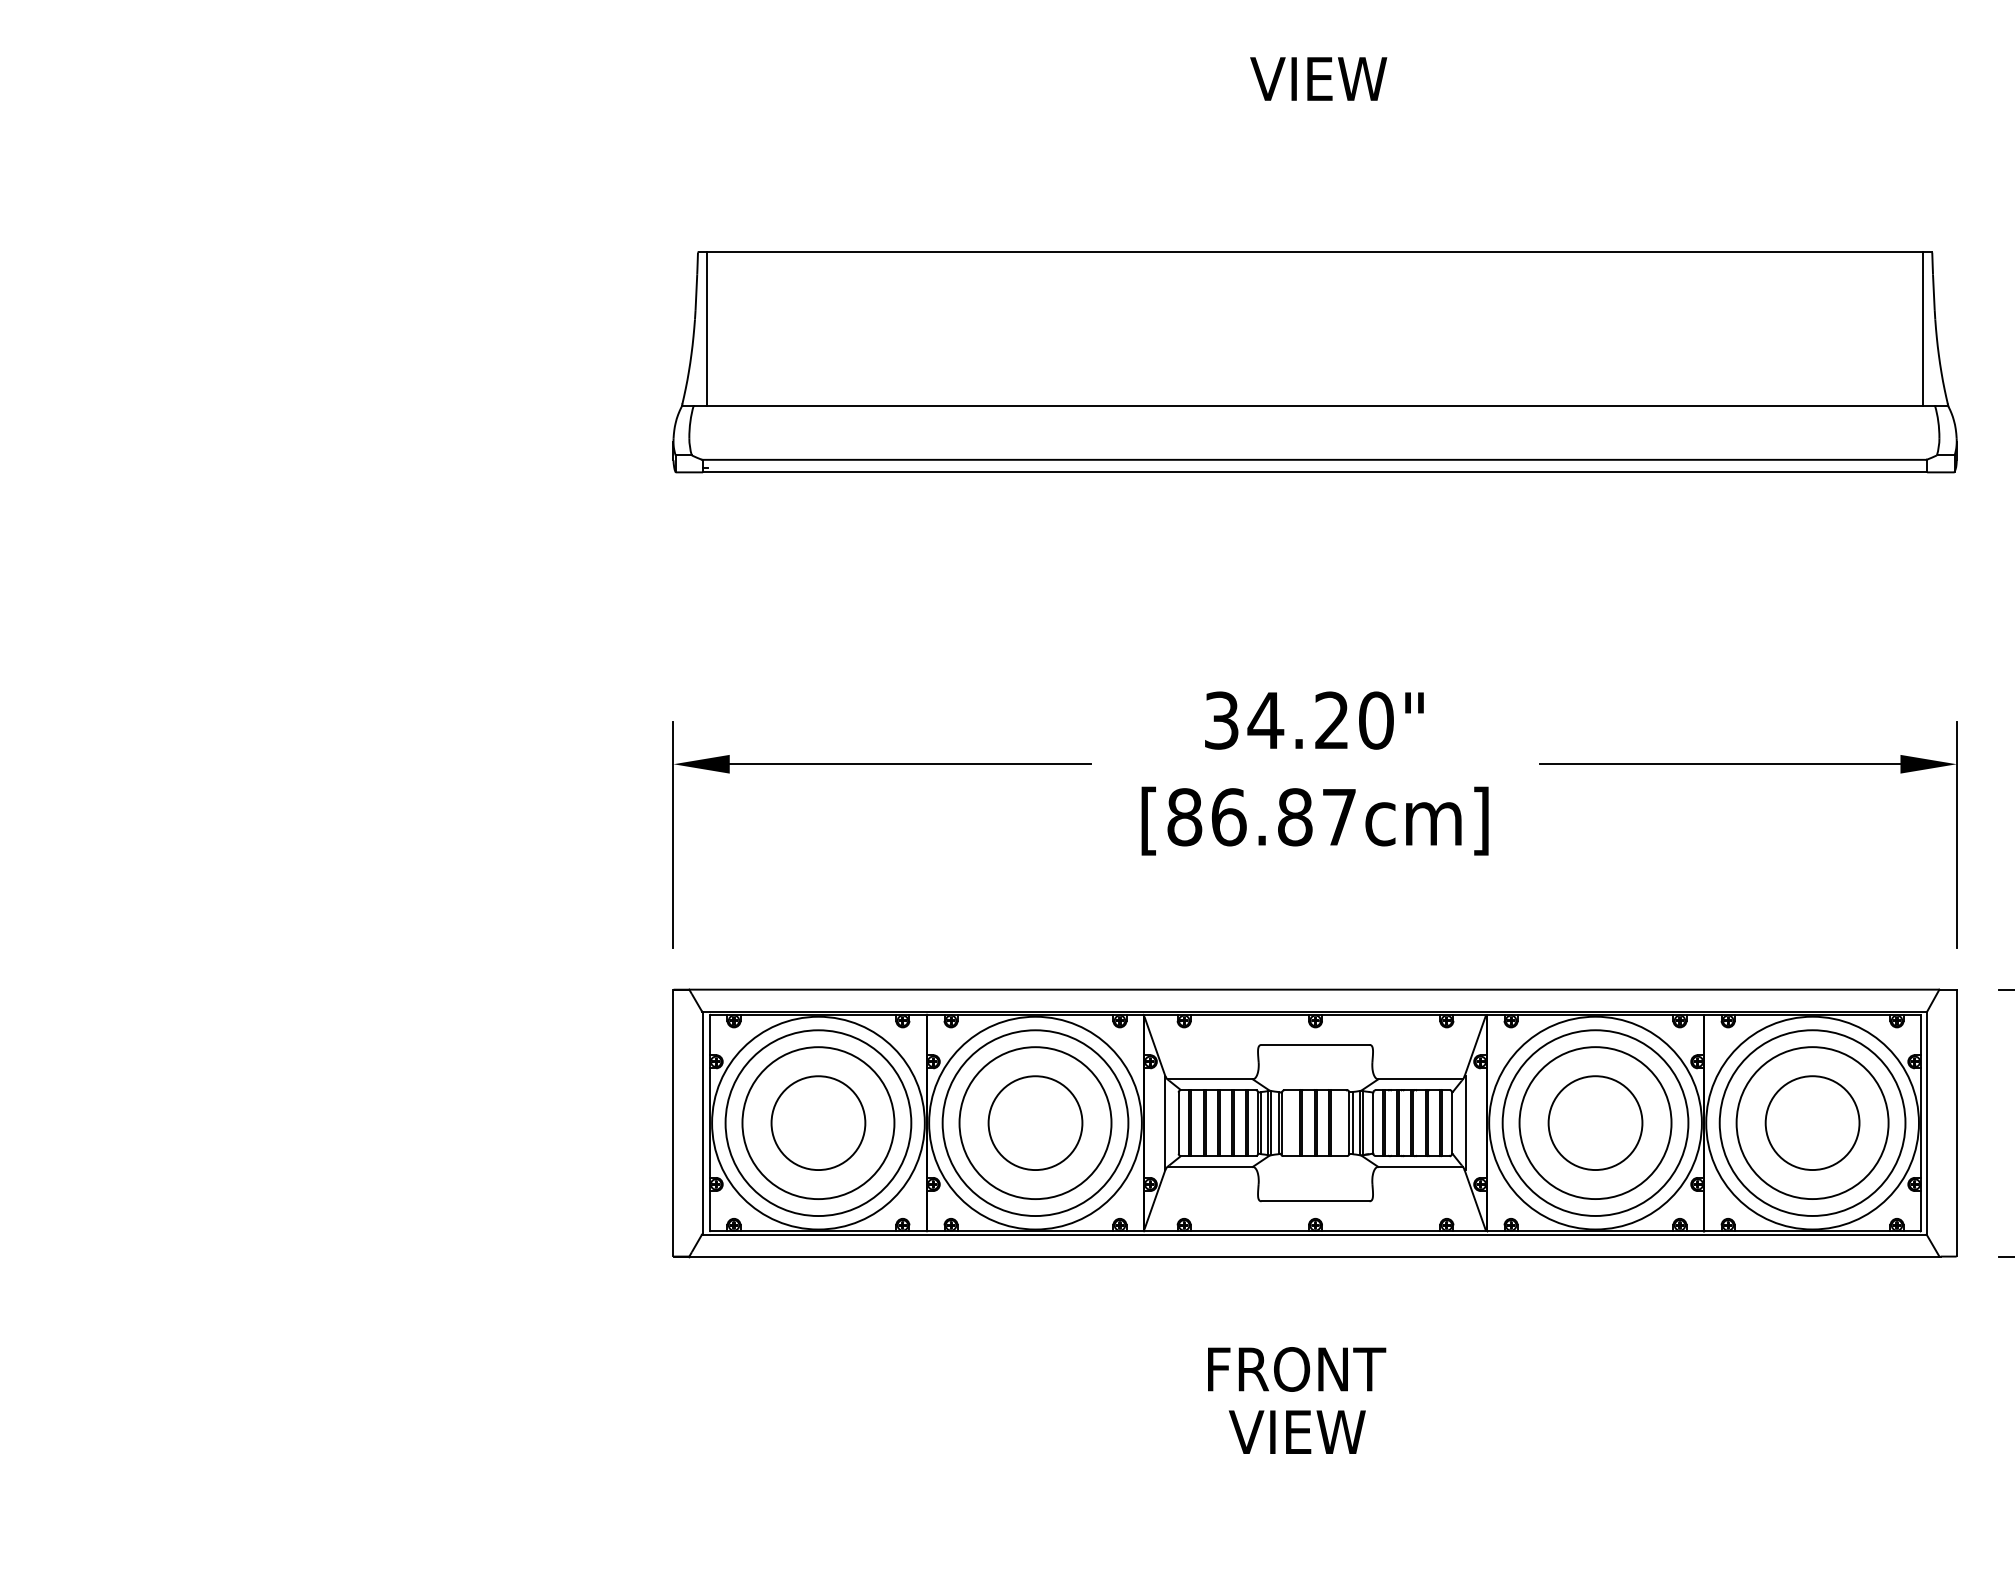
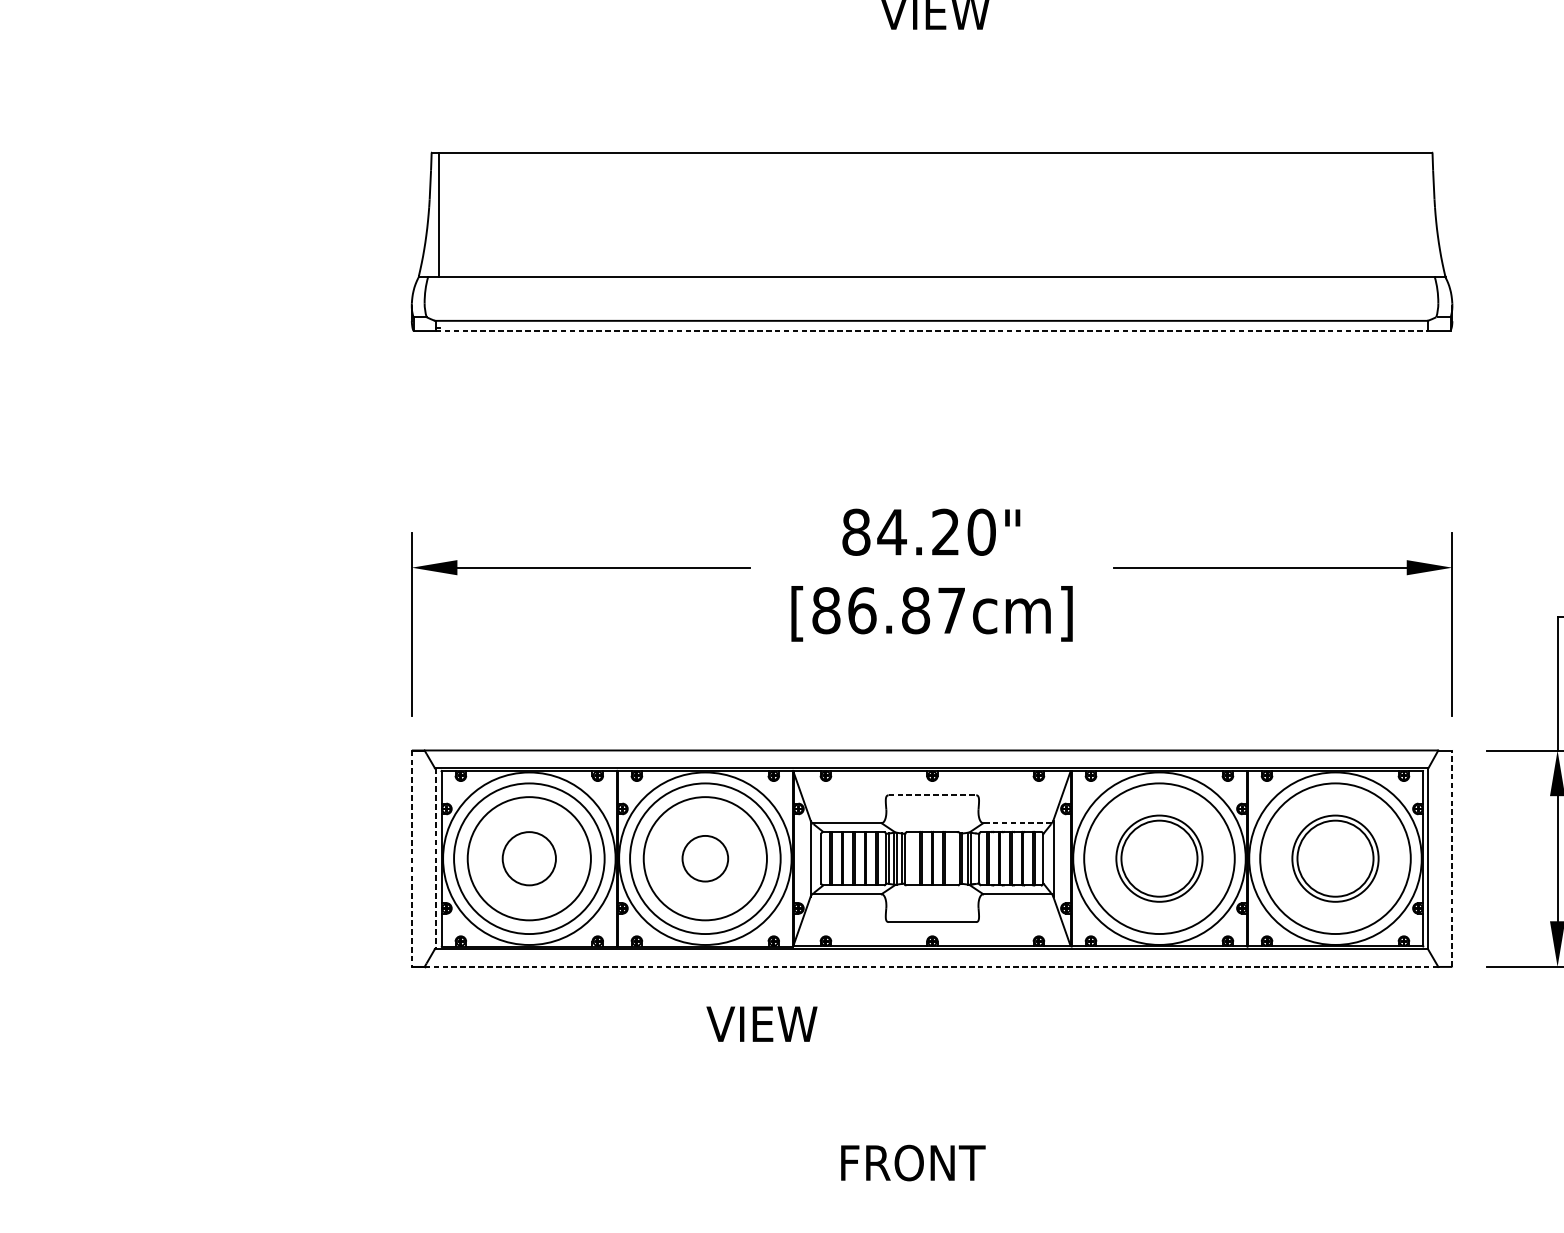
line: (1923, 328) -> (1425, 214), removed
line: (1315, 472) -> (932, 331), solid -> dashed
text: (1221, 720) -> (856, 532), 34.20" -> 84.20"
line: (1316, 1044) -> (933, 794), solid -> dashed
line: (1420, 1079) -> (1017, 823), solid -> dashed
line: (1956, 1122) -> (1452, 858), solid -> dashed
line: (673, 1123) -> (411, 859), solid -> dashed
line: (703, 1123) -> (436, 859), solid -> dashed
circle: (818, 1123) -> (529, 859), size x0.7
circle: (1035, 1123) -> (705, 859), size x0.6
circle: (1595, 1123) -> (1159, 859), size x0.7
circle: (1812, 1123) -> (1335, 859), size x0.7
line: (1313, 1256) -> (930, 966), solid -> dashed
text: (1297, 1369) -> (913, 1163), moved
text: (1296, 1431) -> (761, 1023), moved

